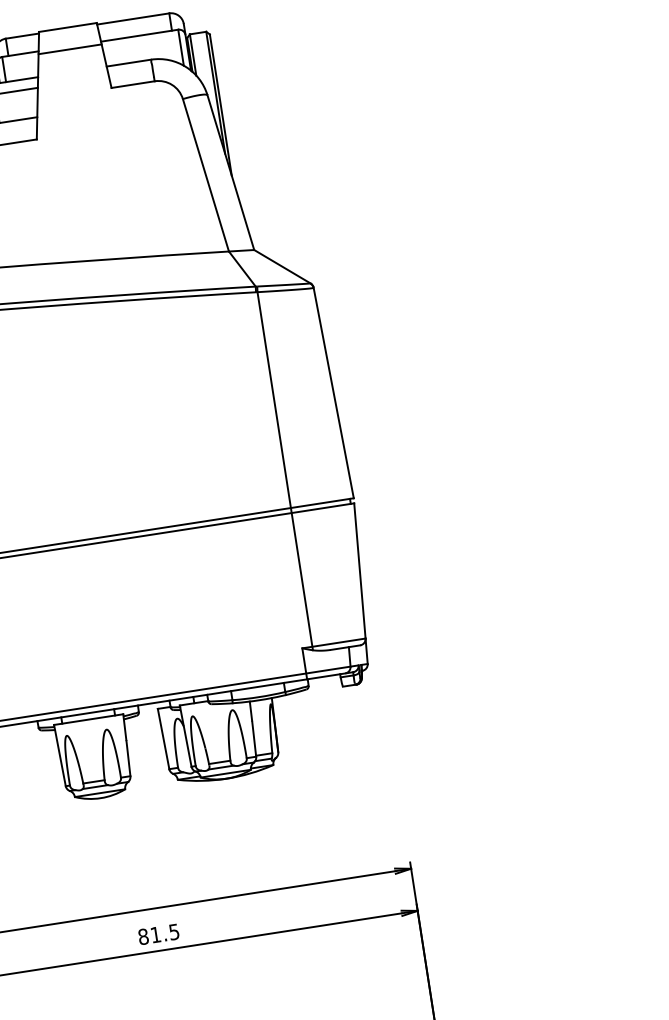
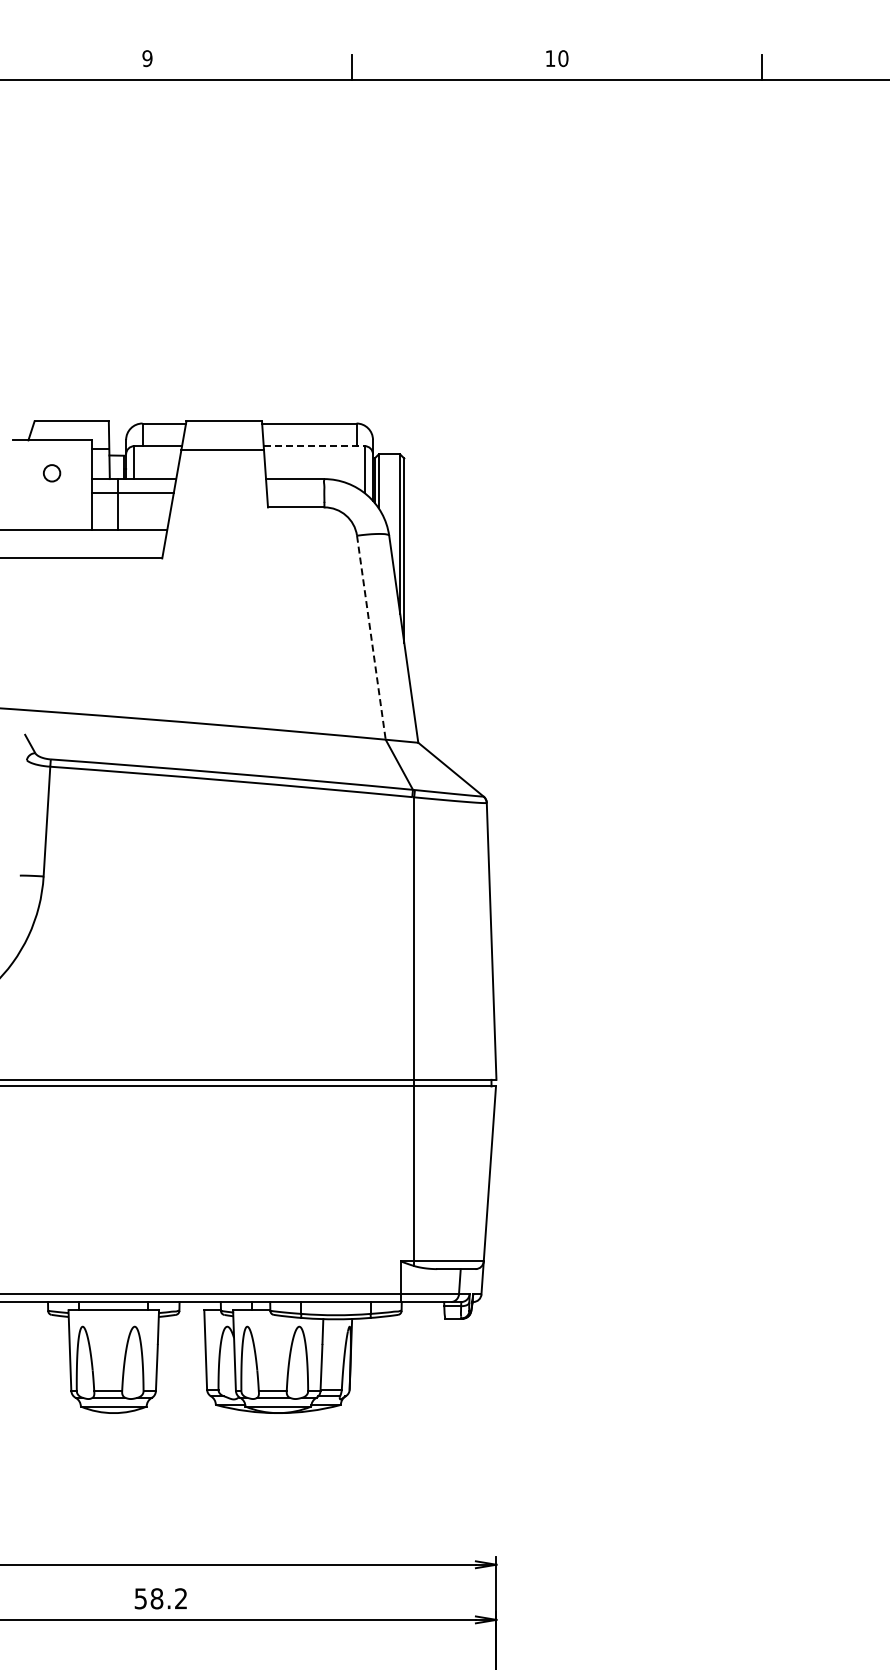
line: (139, 35) -> (314, 446), solid -> dashed
line: (206, 175) -> (371, 637), solid -> dashed
text: (158, 934) -> (160, 1598), 81.5 -> 58.2

